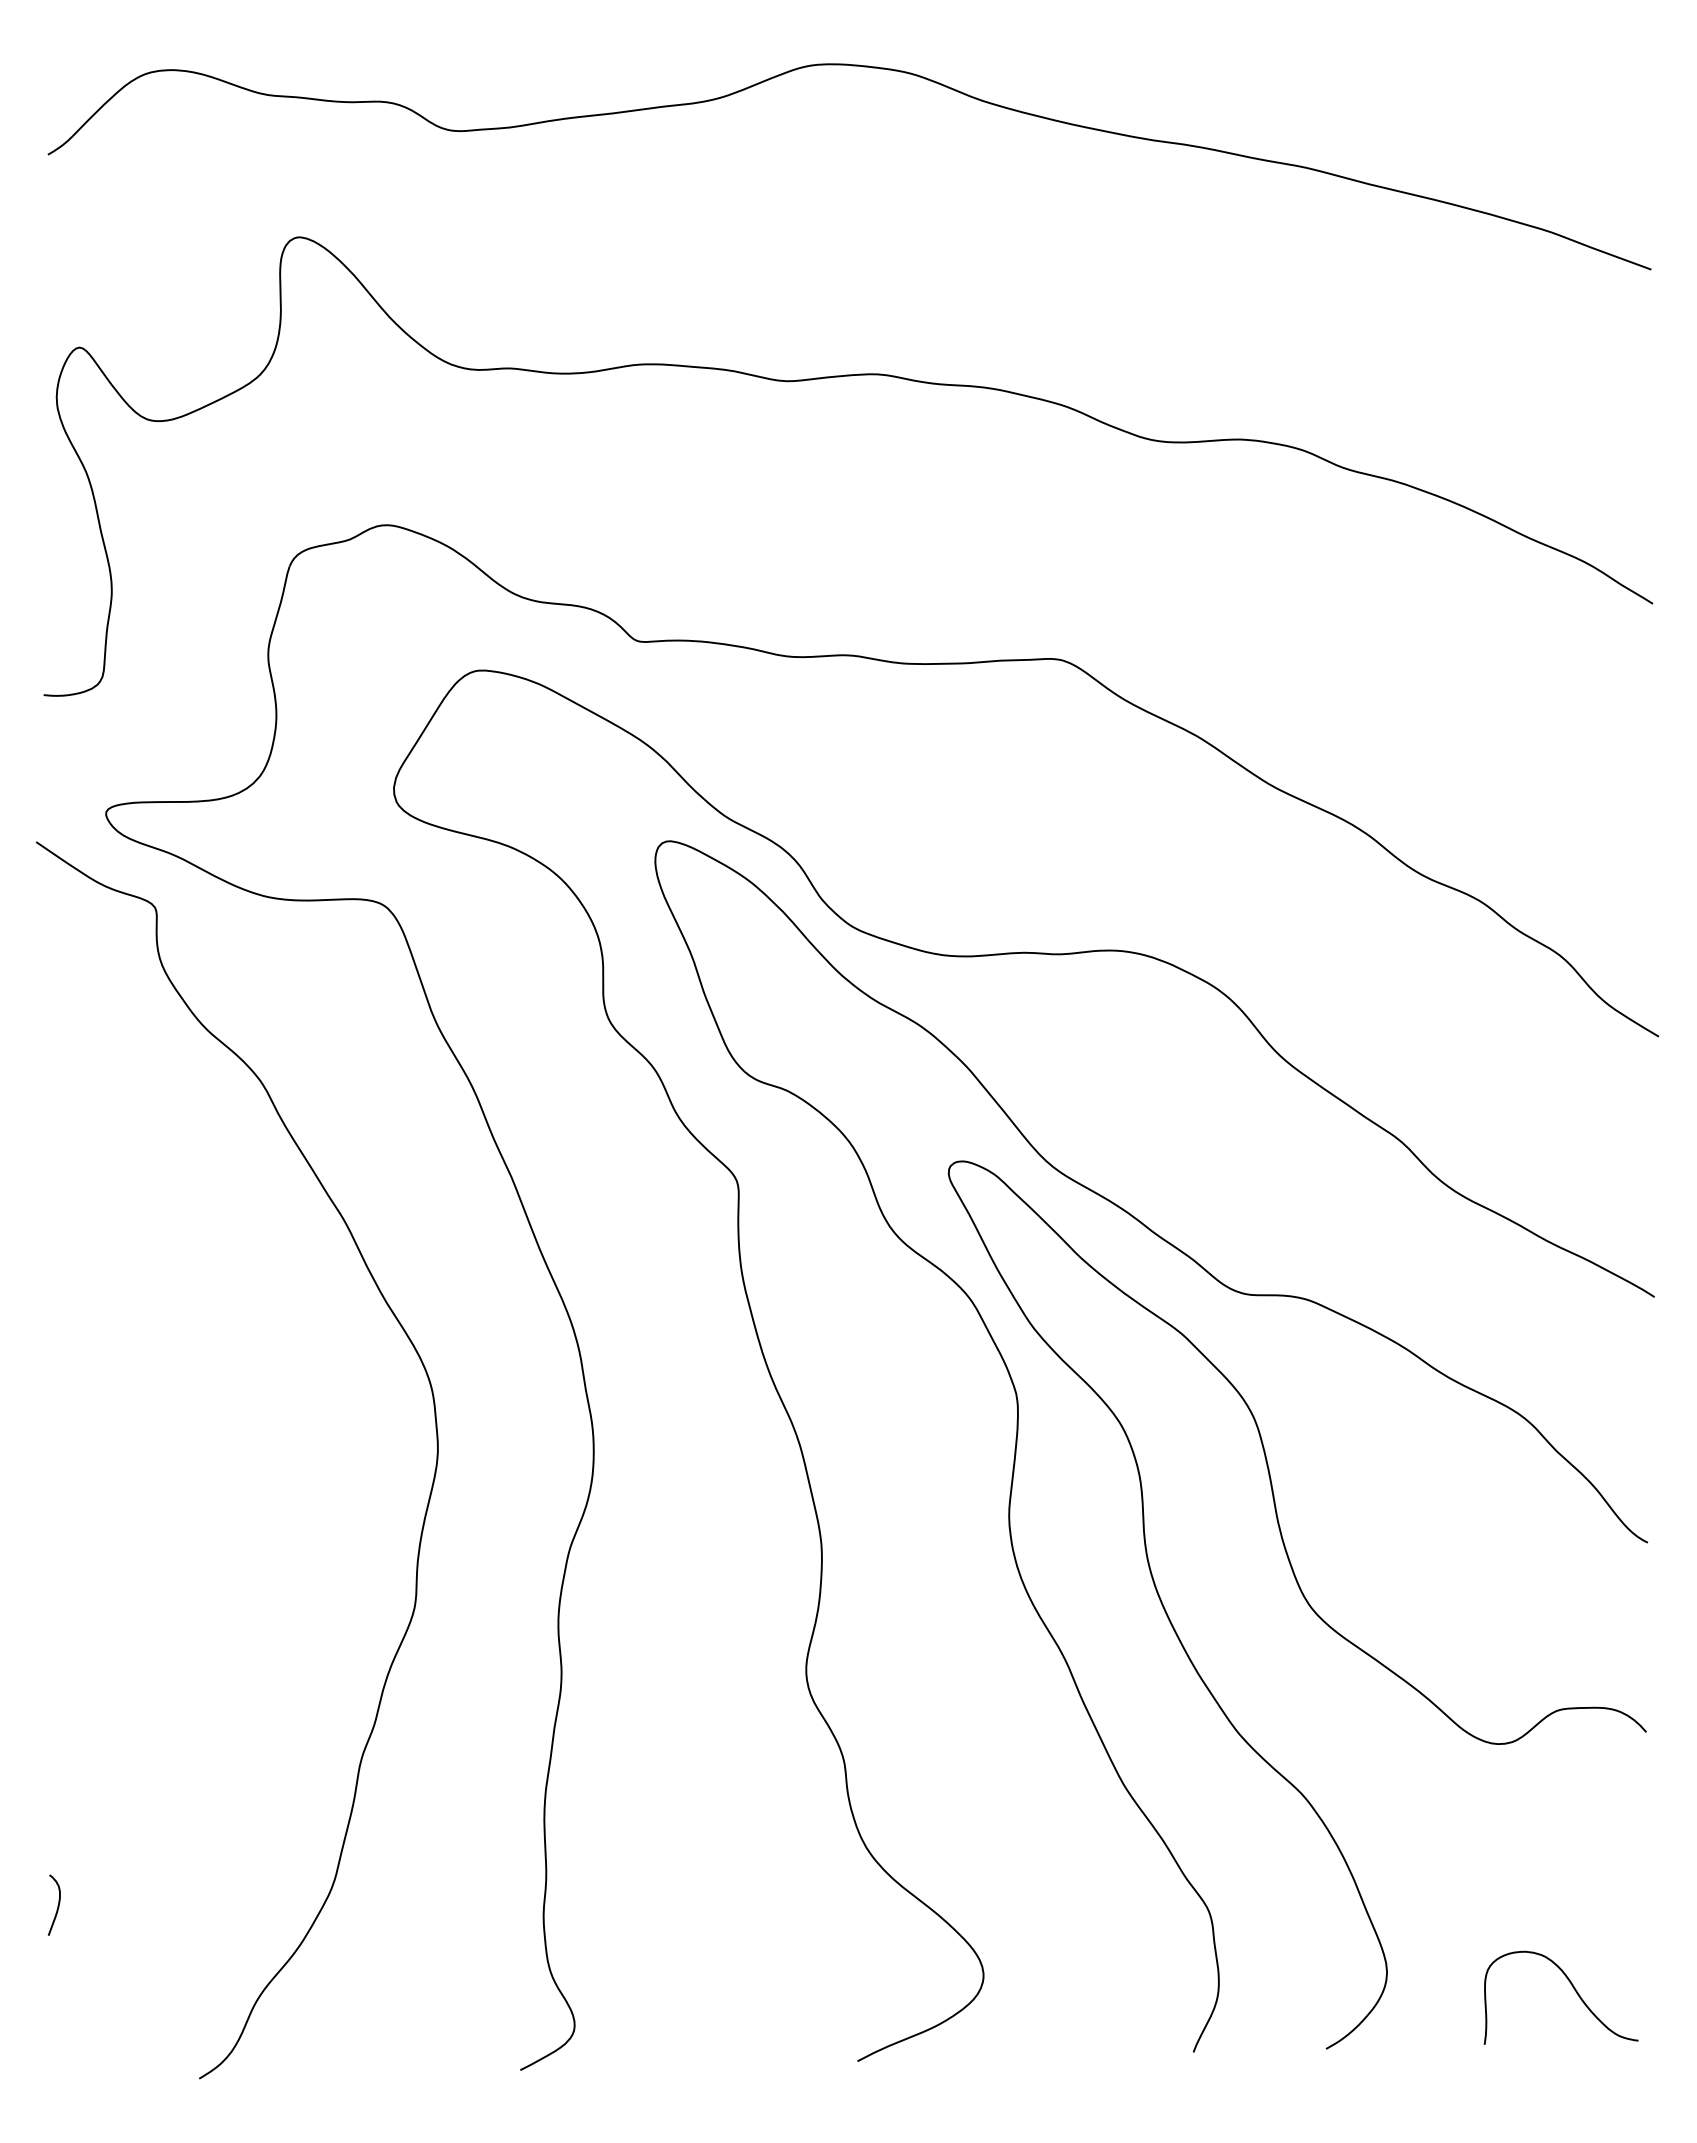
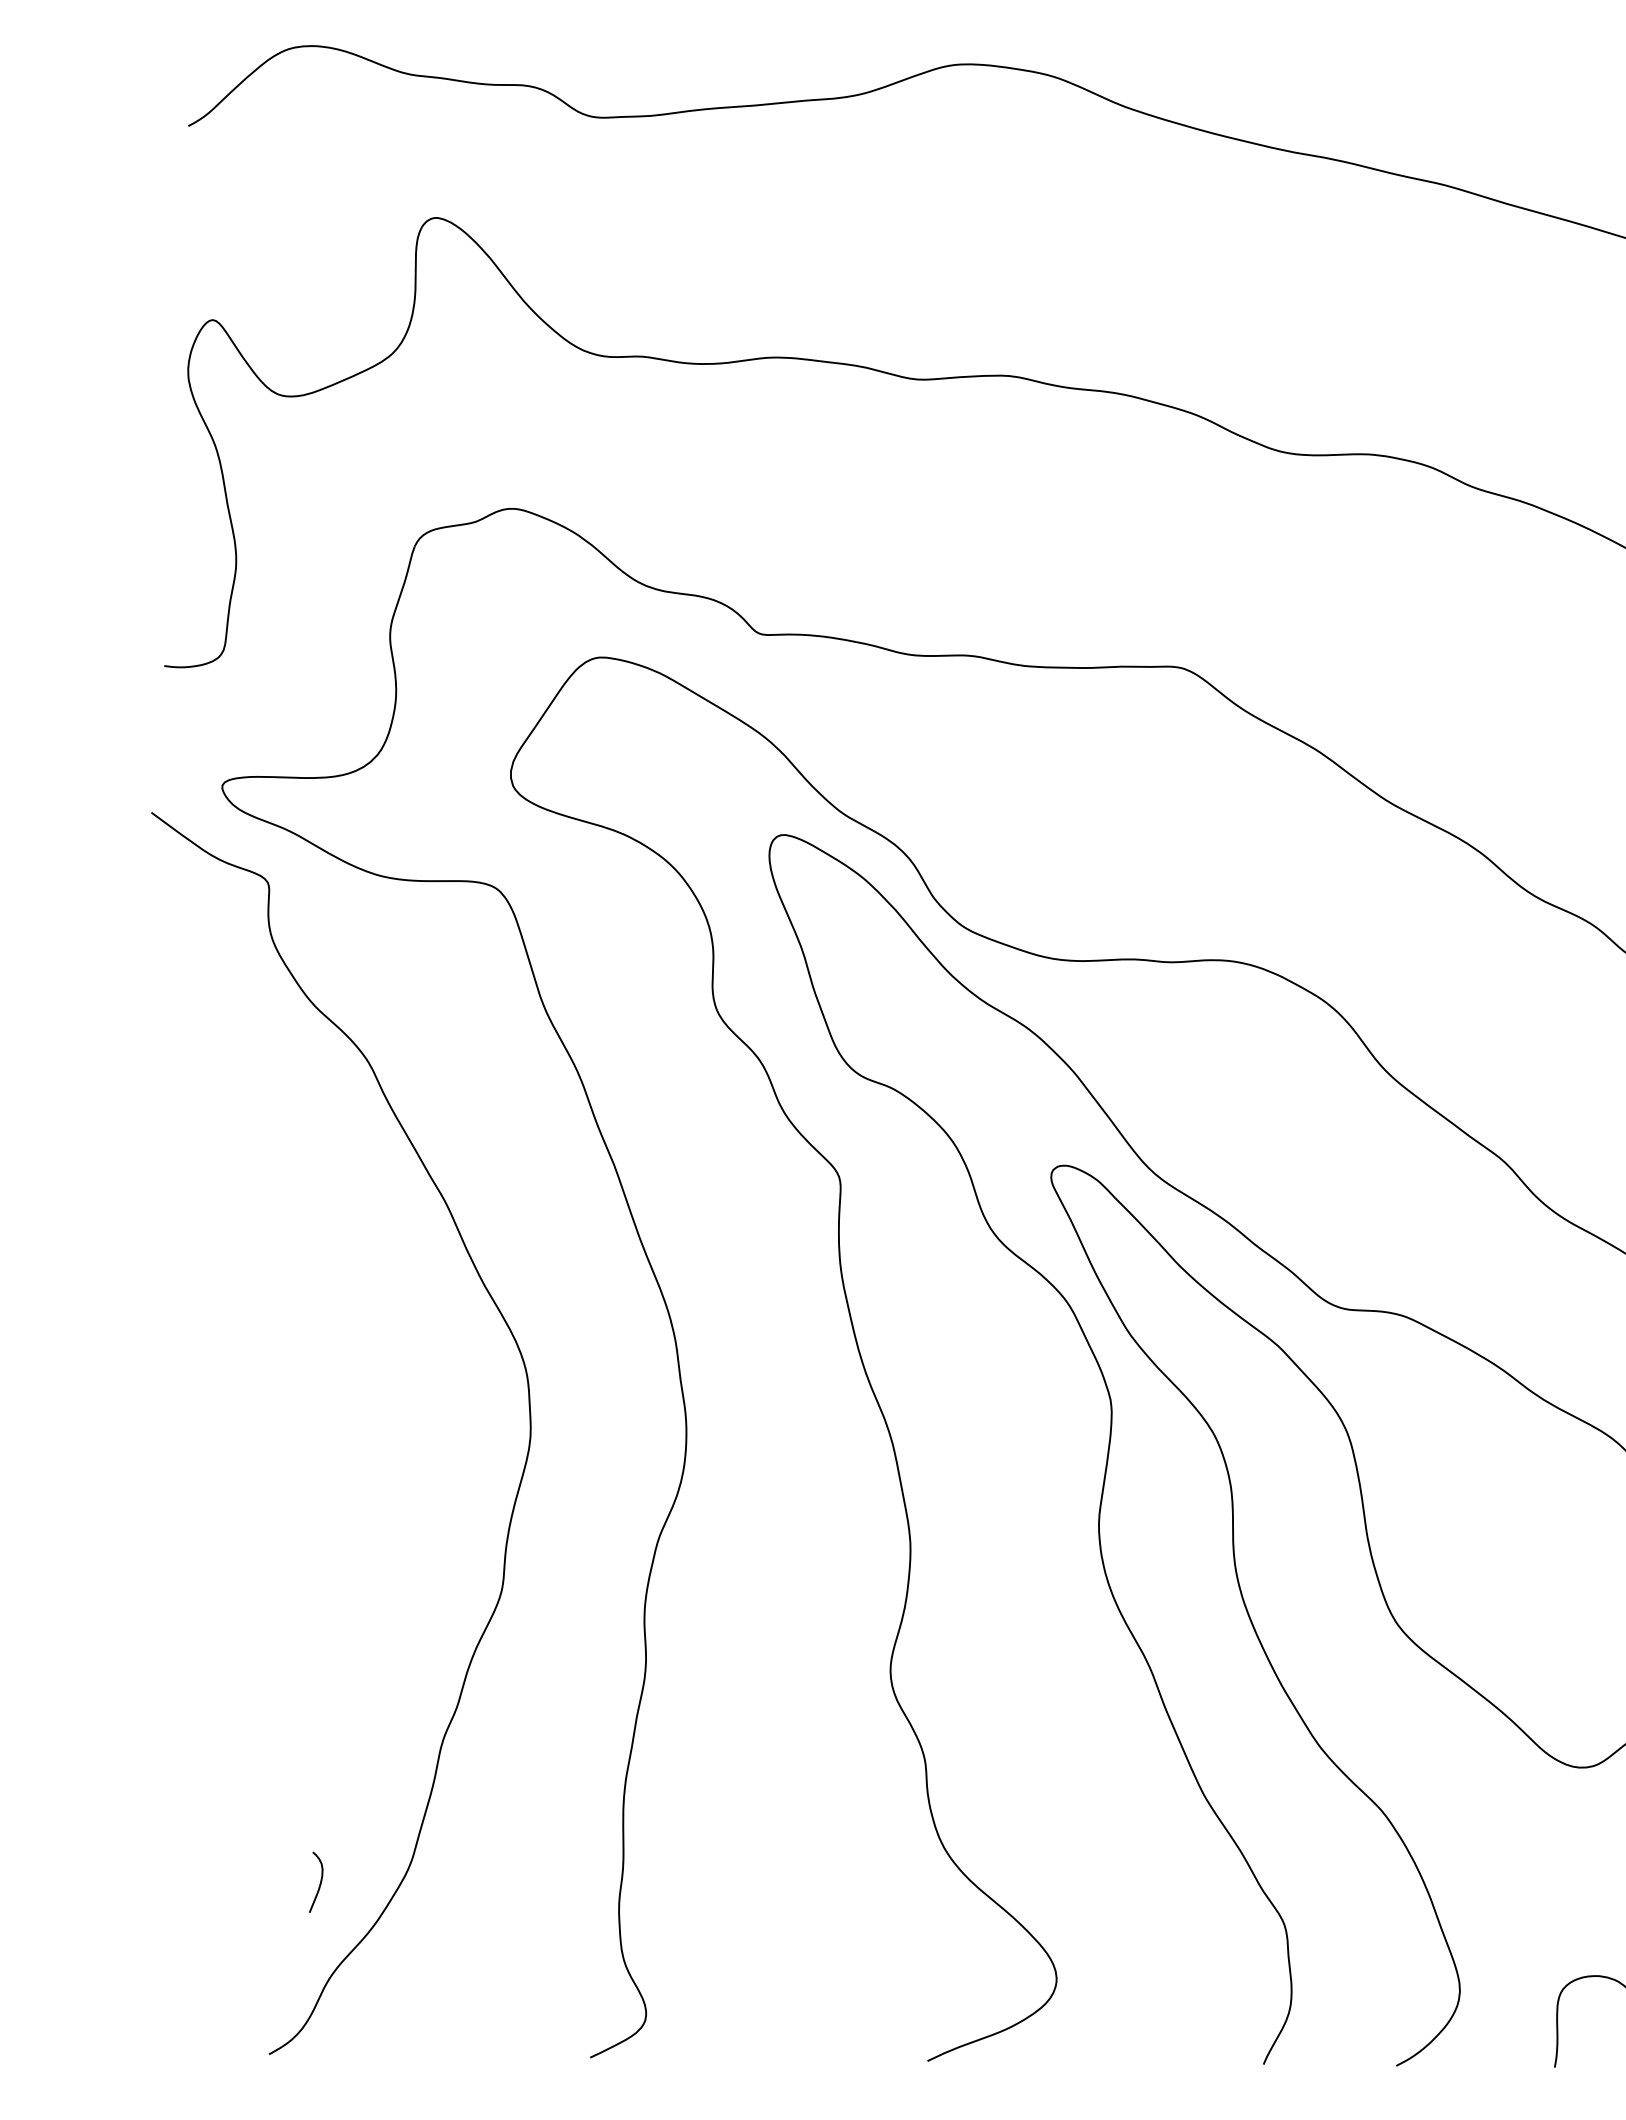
curve: (57, 1905) -> (319, 1882), moved

